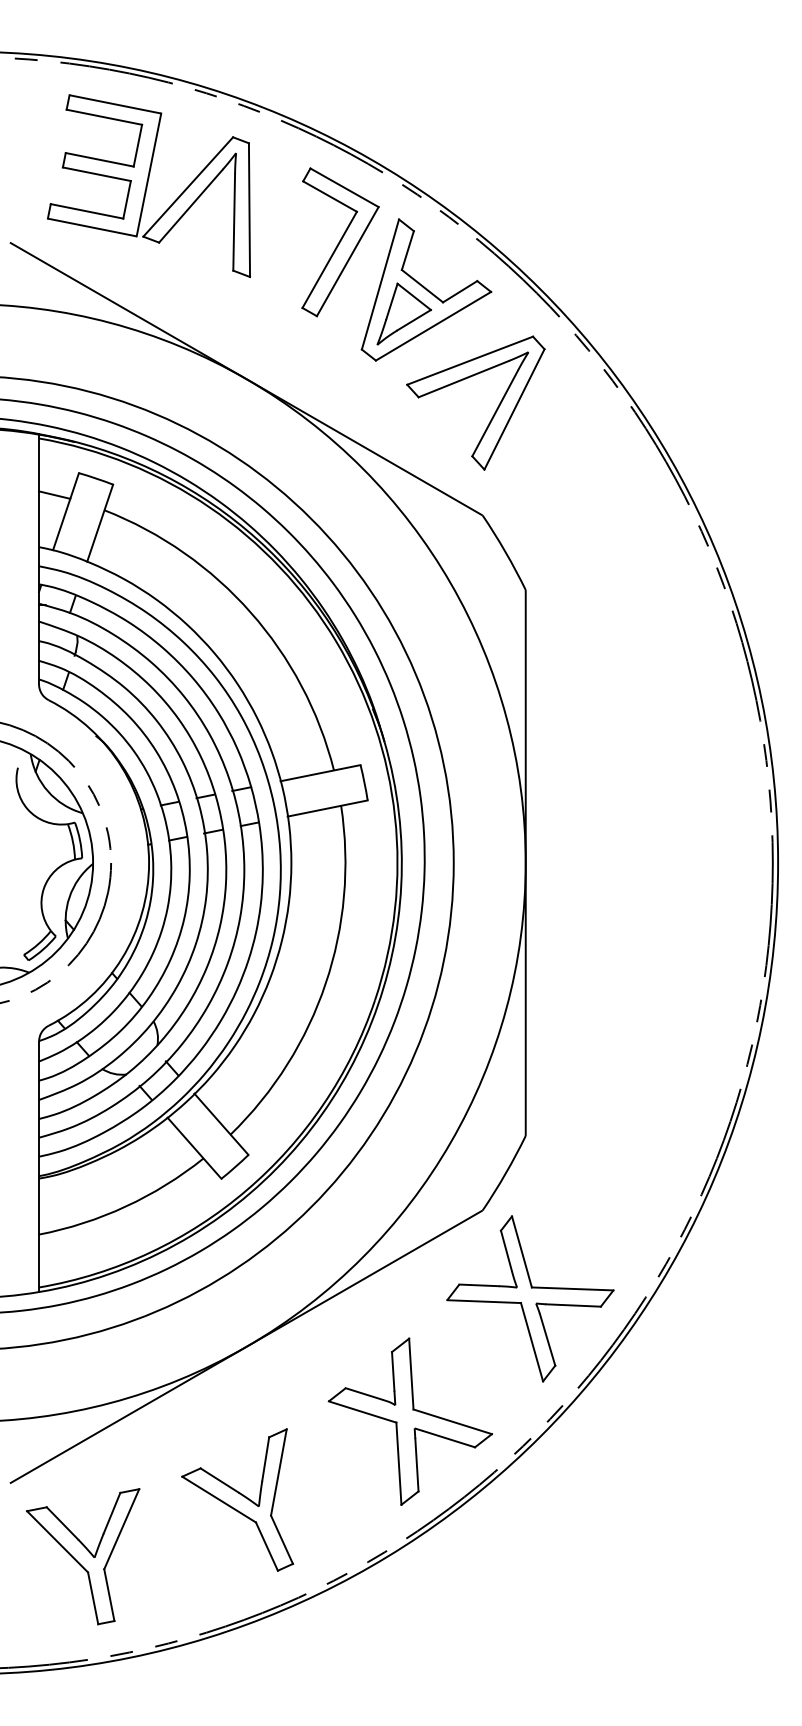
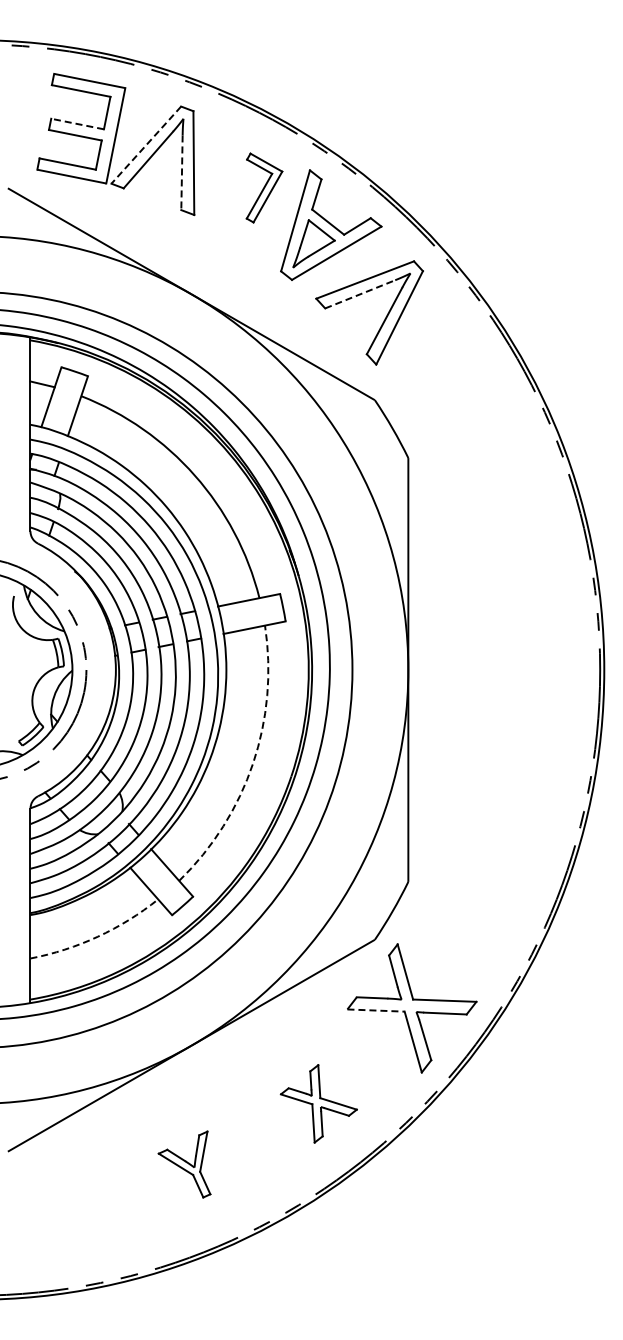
line: (99, 160) -> (77, 124), solid -> dashed
line: (188, 187) -> (146, 145), solid -> dashed
line: (233, 223) -> (181, 173), solid -> dashed
part: (340, 241) -> (264, 187), size x0.6
line: (464, 379) -> (360, 294), solid -> dashed
arc: (326, 983) -> (253, 763), solid -> dashed
arc: (125, 1206) -> (97, 936), solid -> dashed
line: (484, 1301) -> (376, 1010), solid -> dashed
part: (410, 1421) -> (318, 1103), size x0.6
part: (237, 1499) -> (184, 1164), size x0.6
part: (82, 1556) -> (64, 1208), removed

